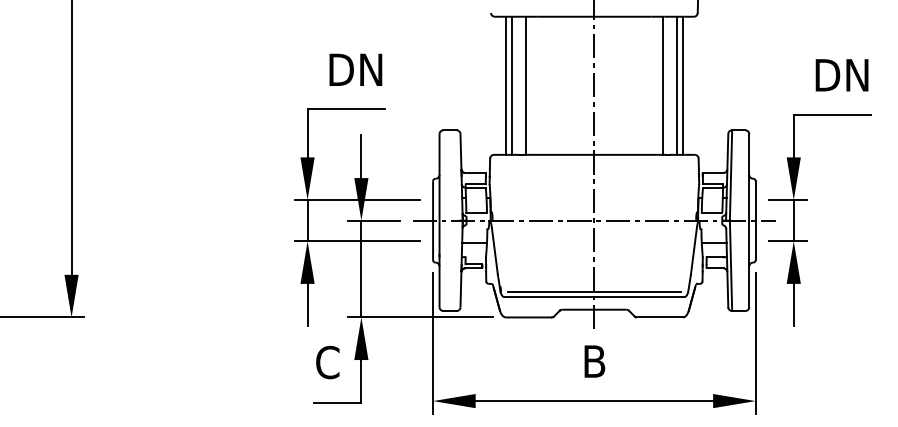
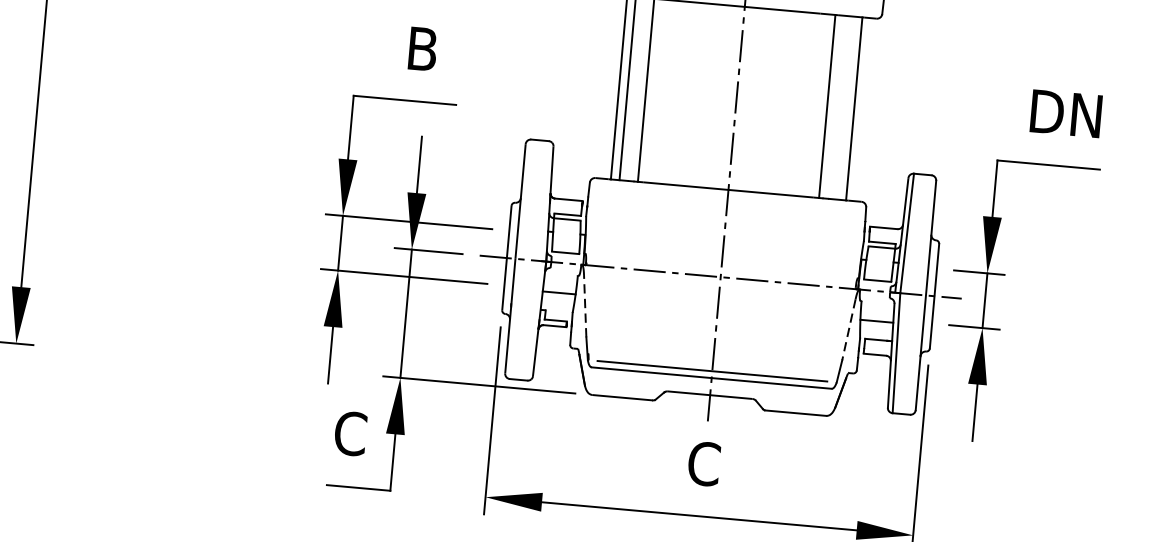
text: (355, 69) -> (421, 48), DN -> B
line: (676, 85) -> (845, 107), removed
line: (494, 250) -> (584, 304), solid -> dashed
line: (693, 251) -> (848, 329), solid -> dashed
text: (594, 361) -> (704, 463), B -> C

